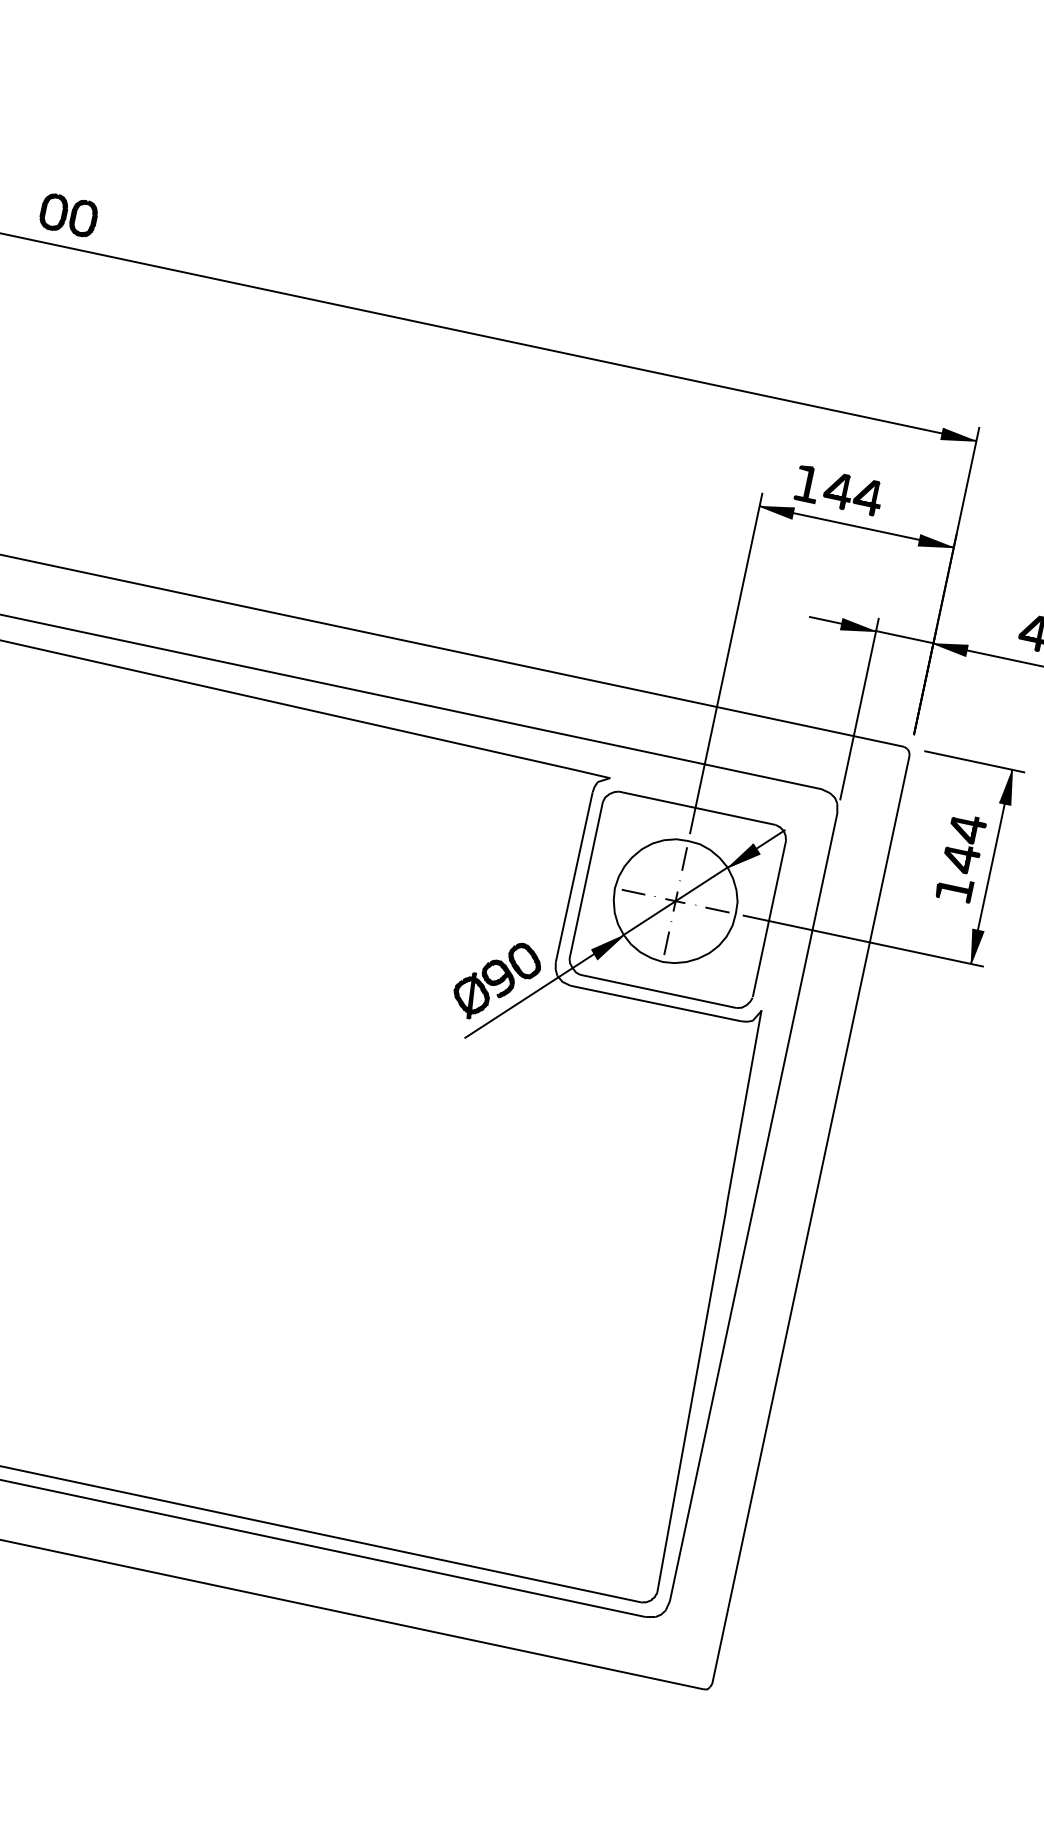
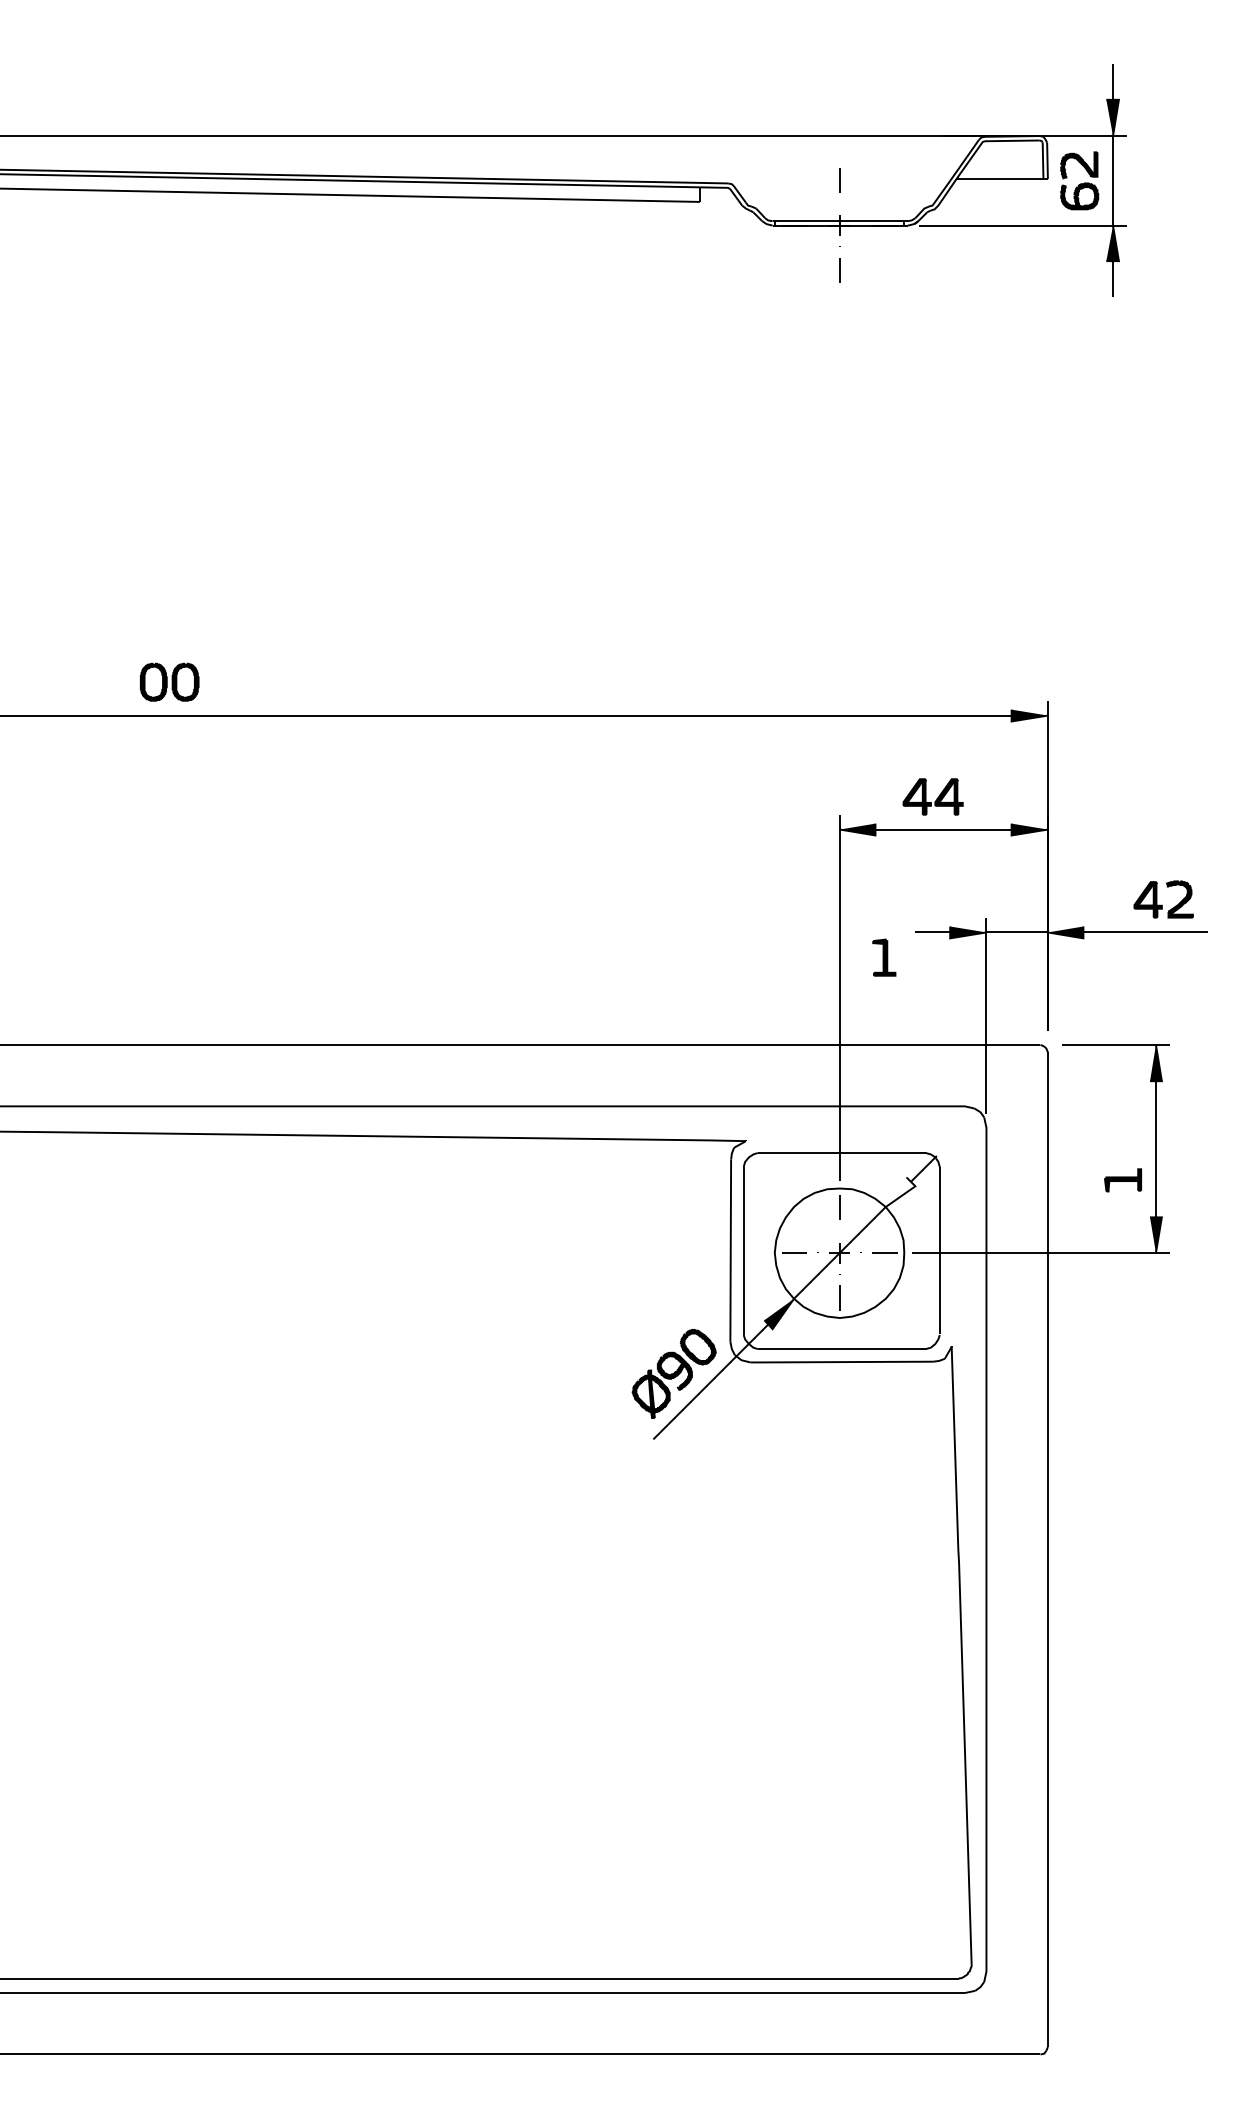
part: (68, 214) -> (169, 681), moved
part: (807, 483) -> (884, 957), moved
part: (963, 843) -> (1122, 1131), removed
fill: (744, 856) -> (900, 1192), removed

